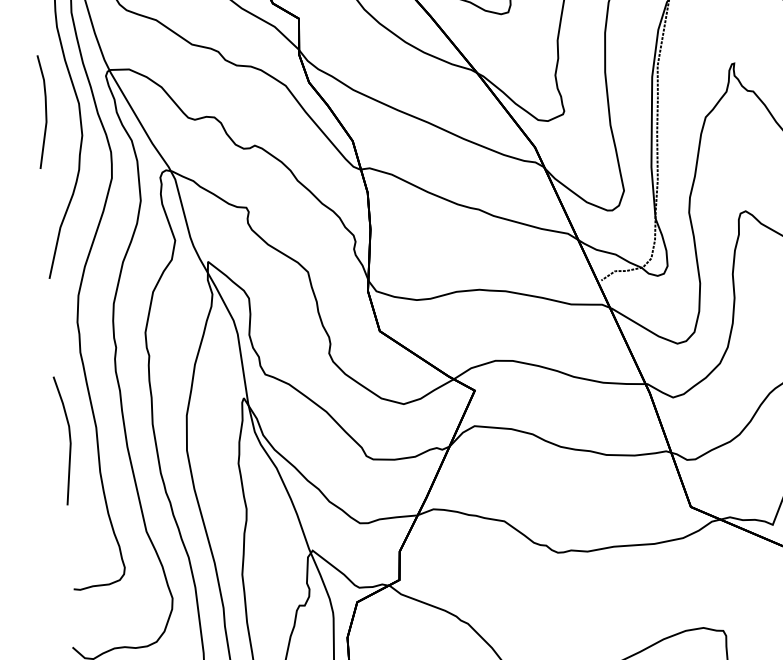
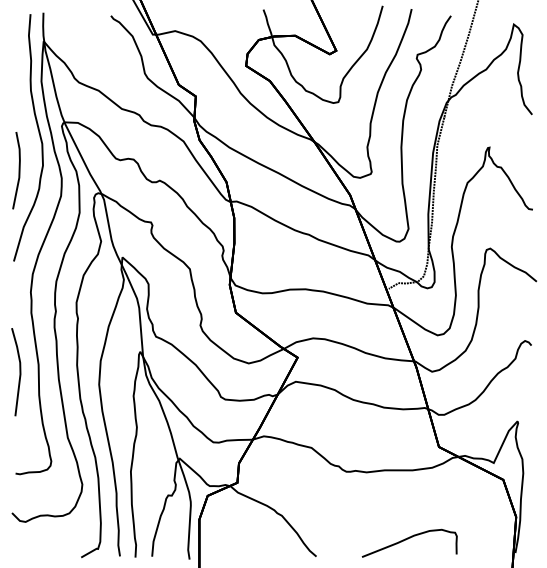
line: (44, 111) -> (18, 170), moved

